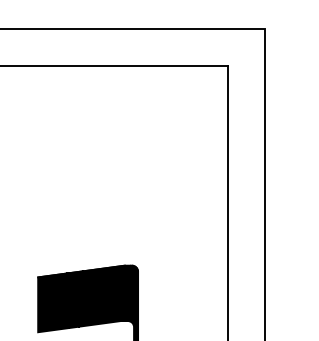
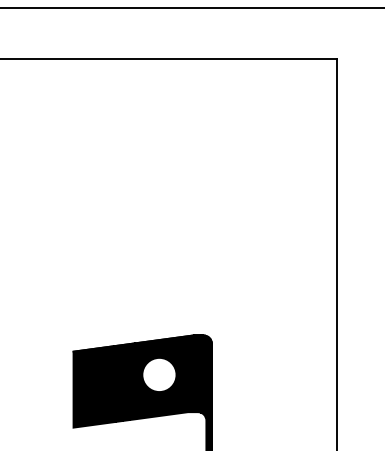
fill: (99, 293) -> (158, 373), removed

